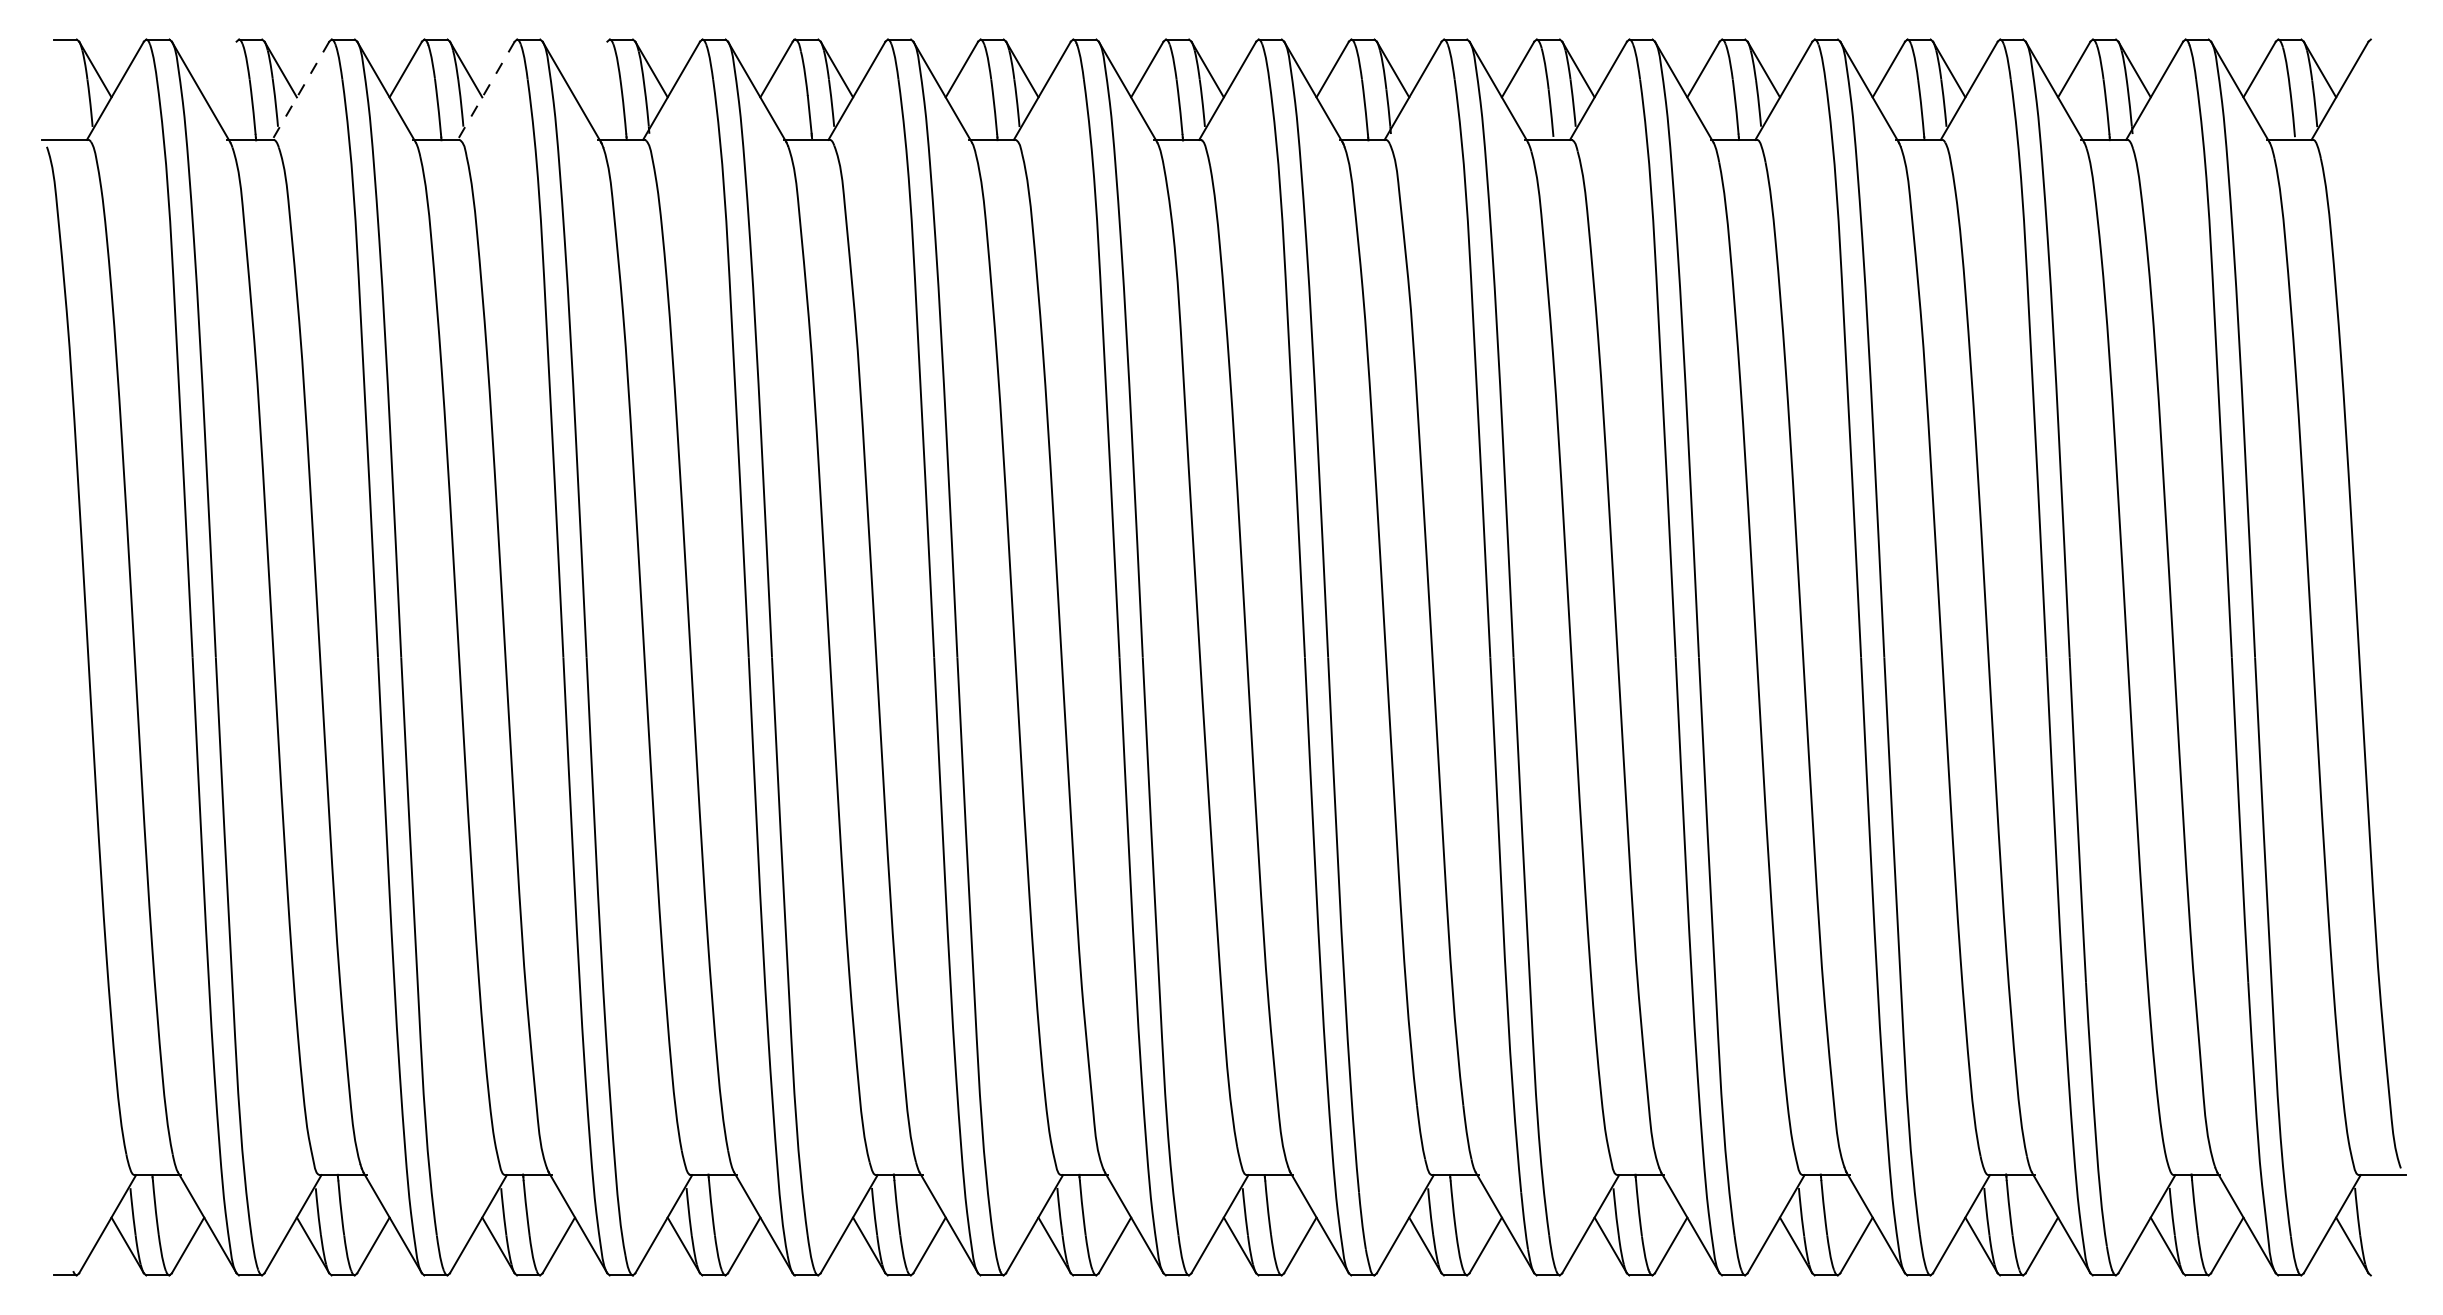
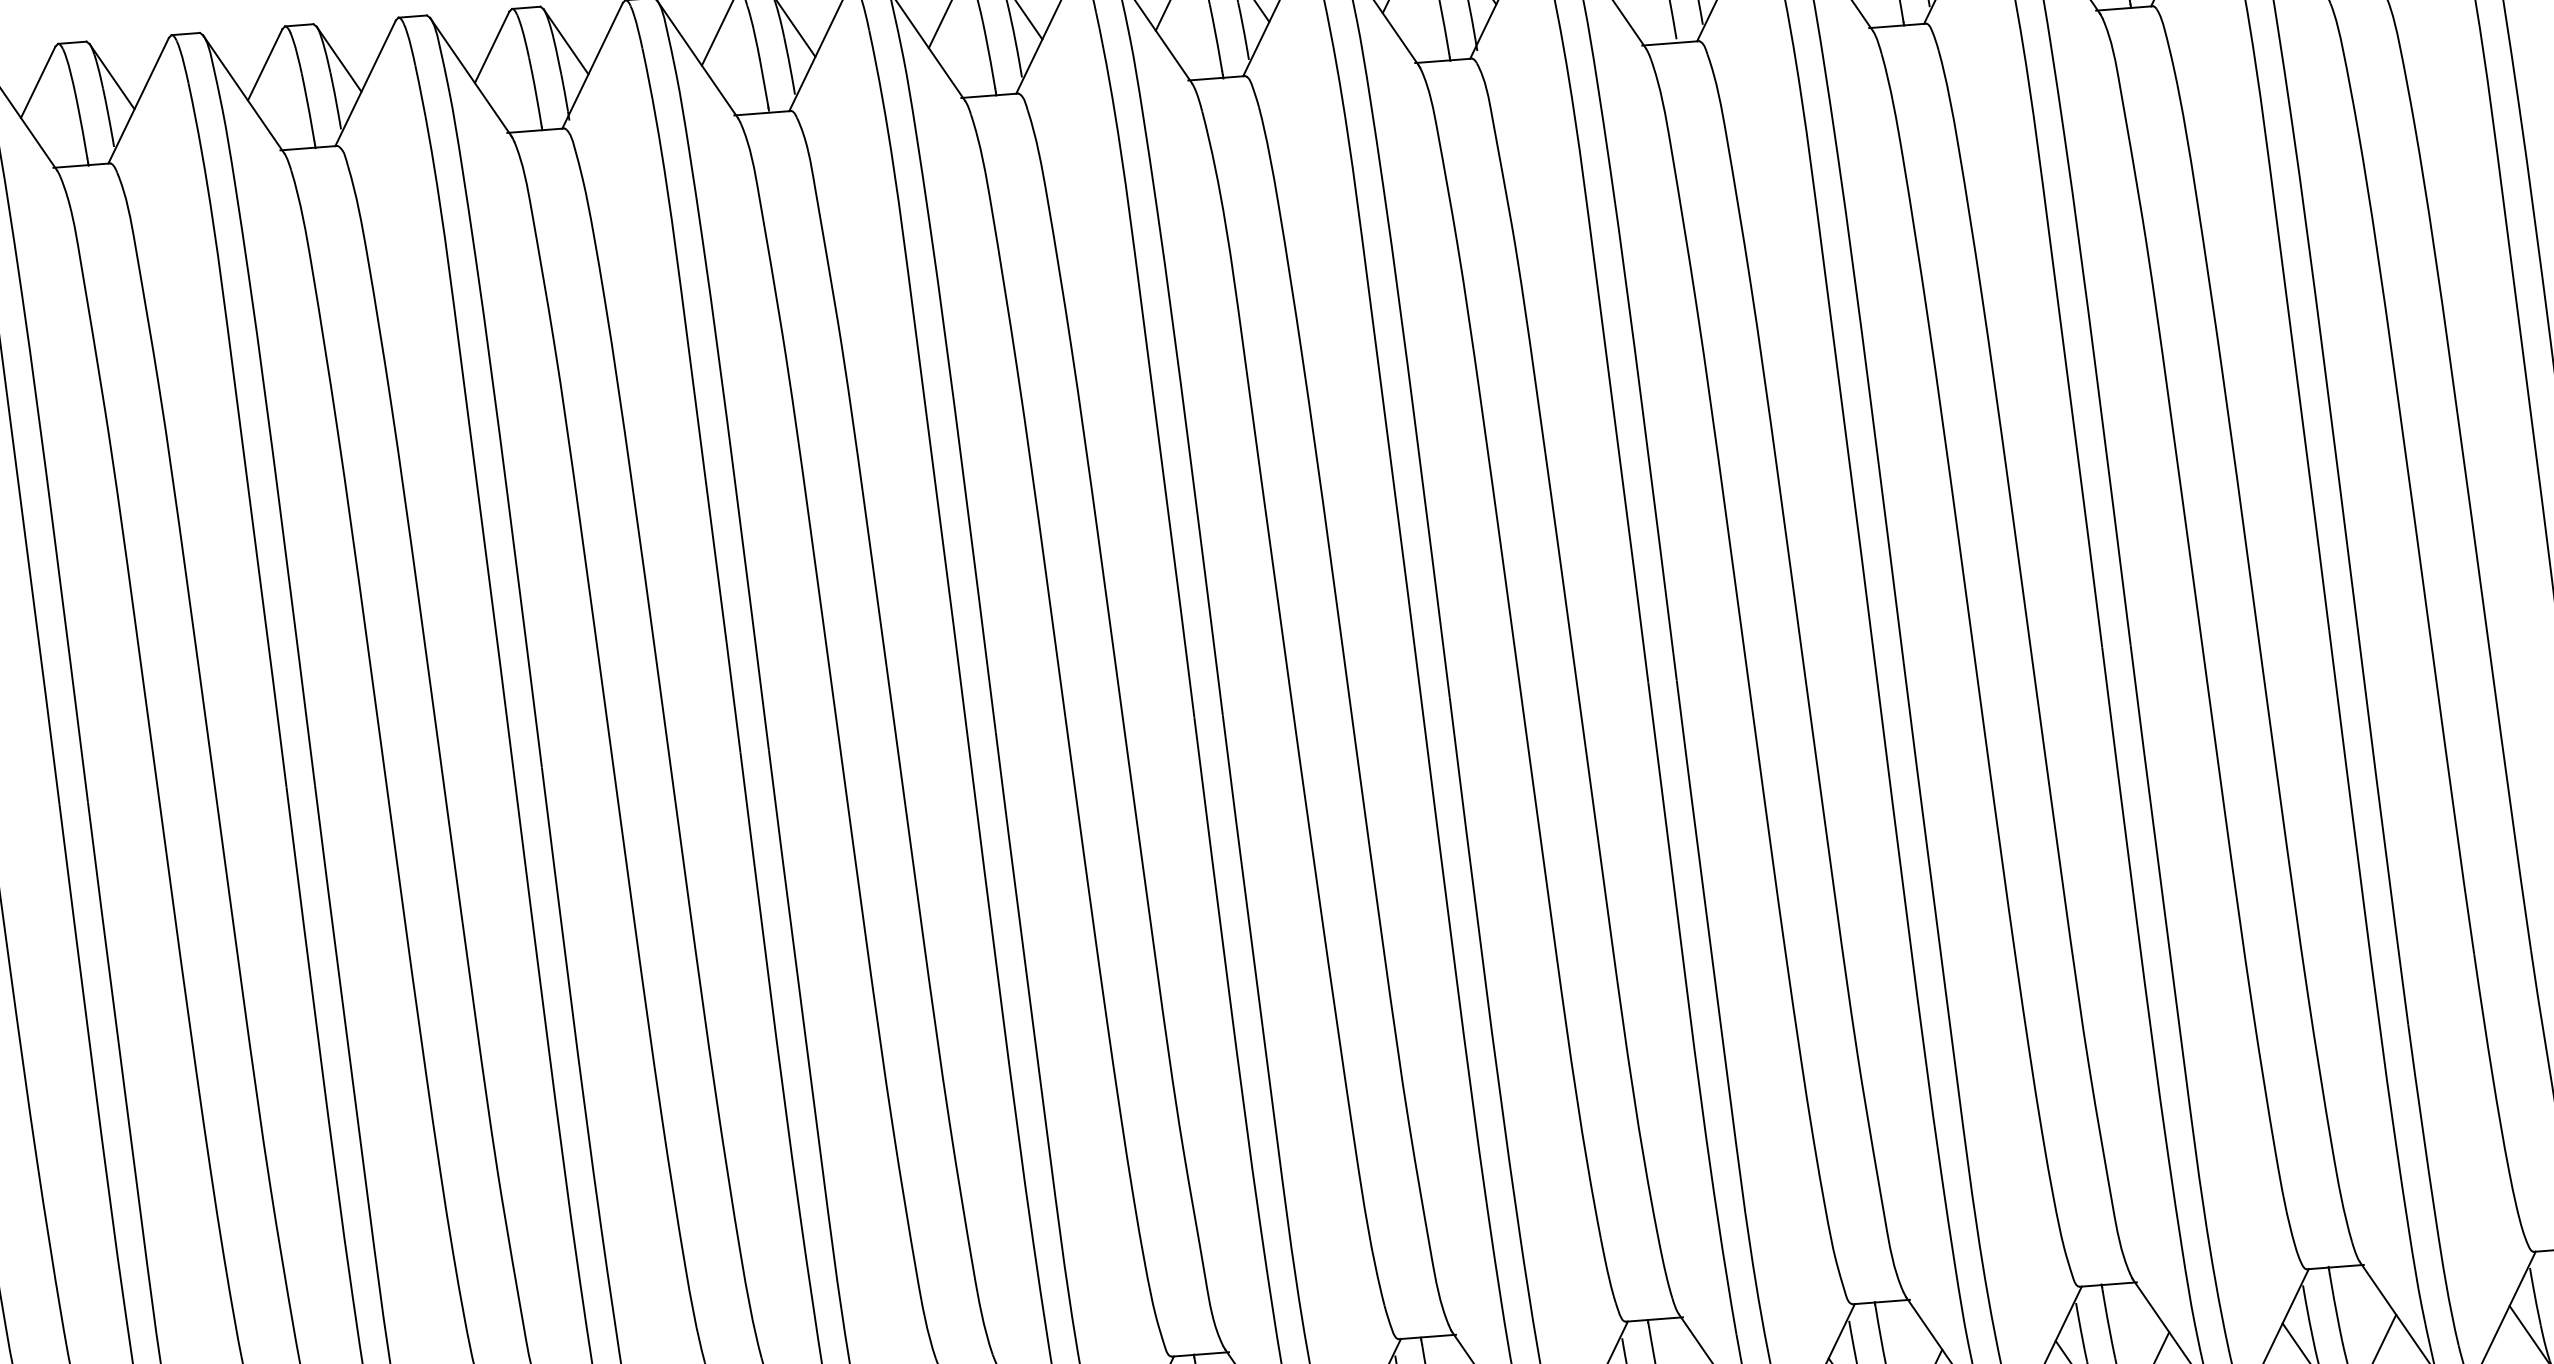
line: (220, 69) -> (38, 82), added
line: (591, 69) -> (492, 47), added
line: (300, 90) -> (138, 100), dashed -> solid
line: (486, 90) -> (365, 82), dashed -> solid

